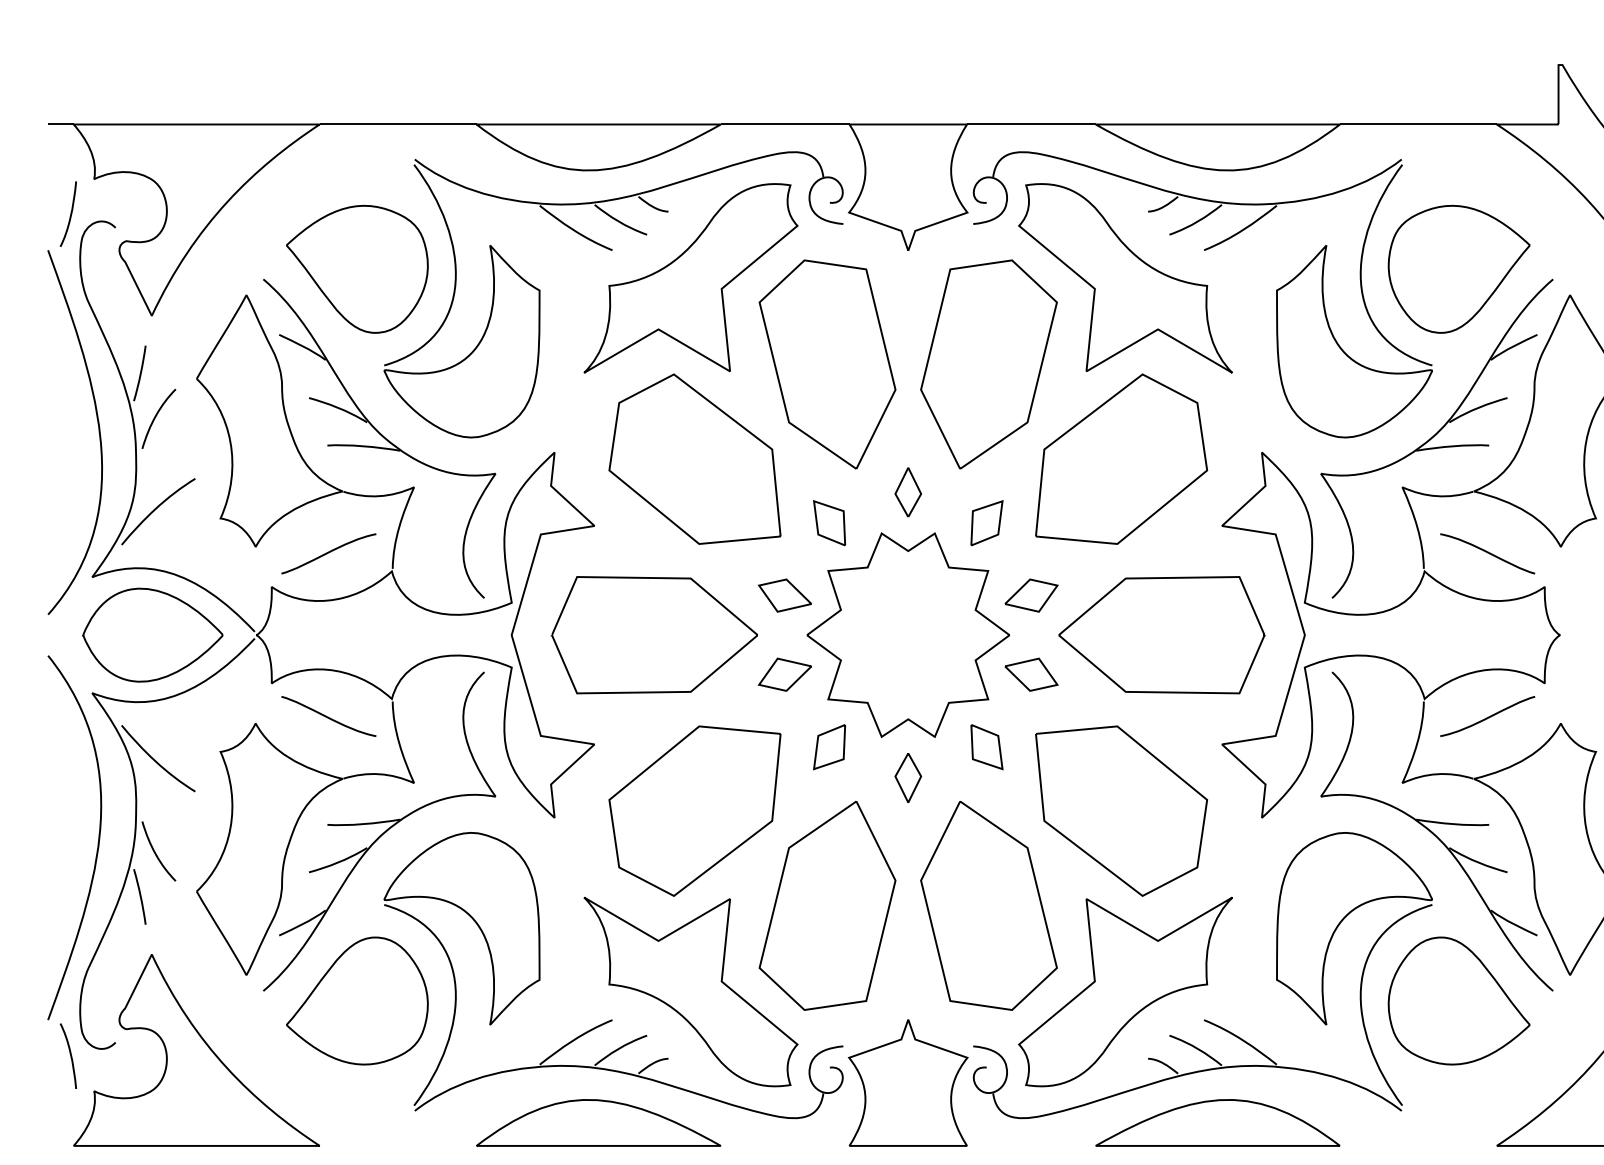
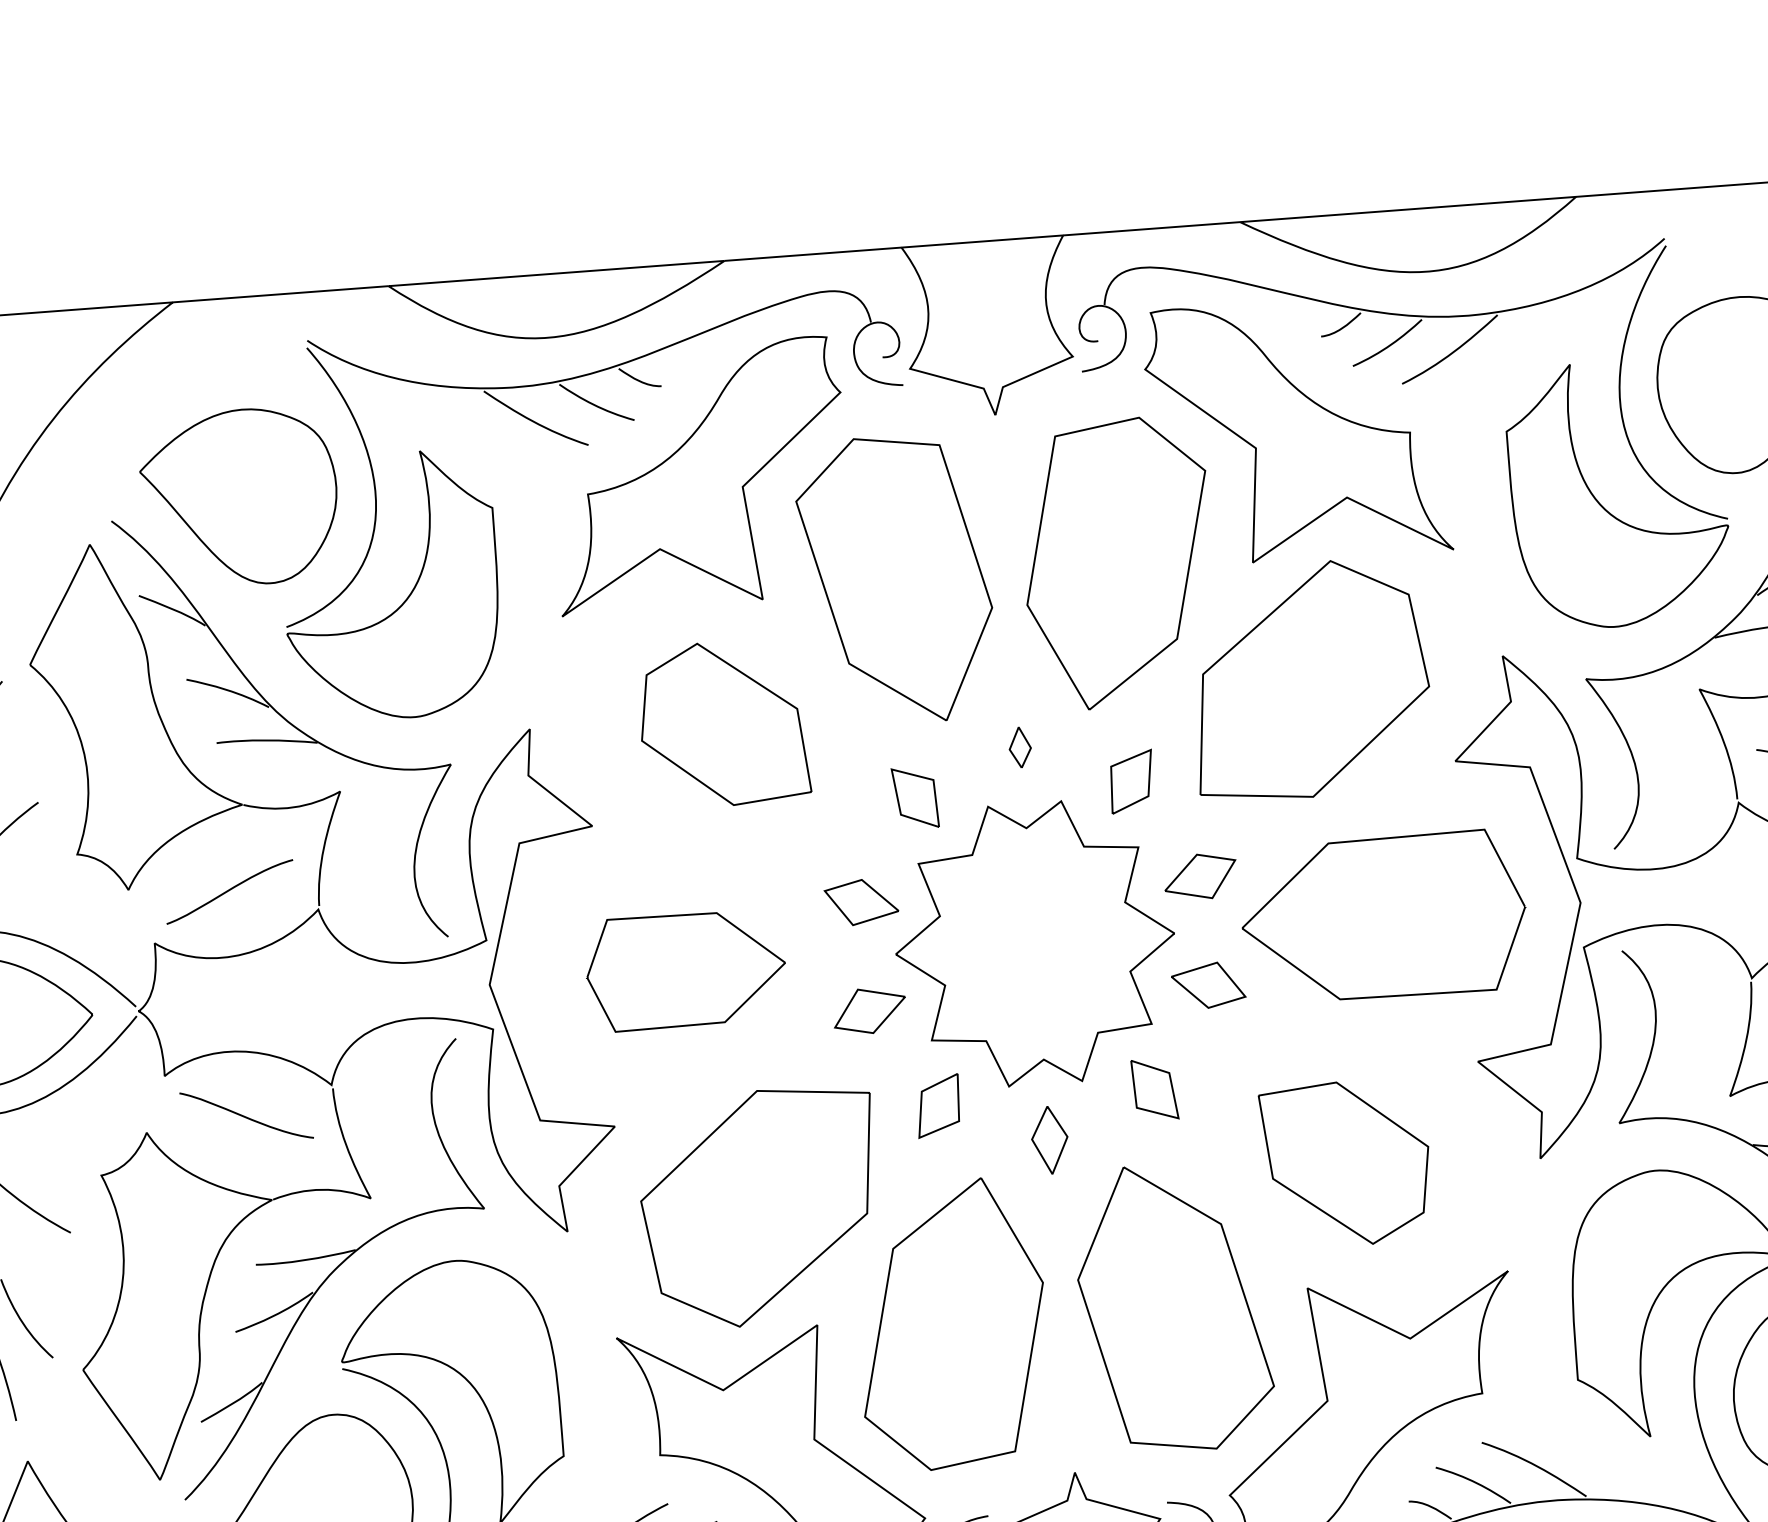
part: (694, 458) -> (722, 722), size x0.7
part: (907, 492) -> (1019, 747), size x0.6
part: (653, 635) -> (684, 970), size x0.7
part: (1121, 810) -> (1346, 1162), size x0.7

